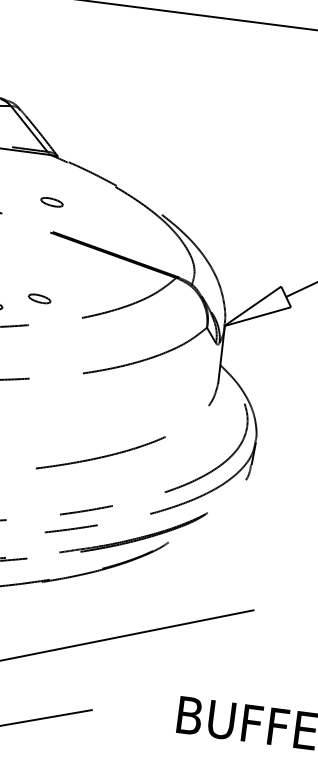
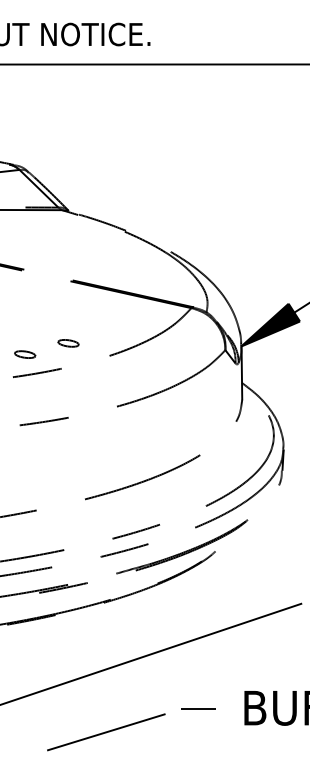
part: (51, 202) -> (68, 253), removed
fill: (258, 306) -> (270, 324), added
line: (128, 709) -> (198, 709), added

